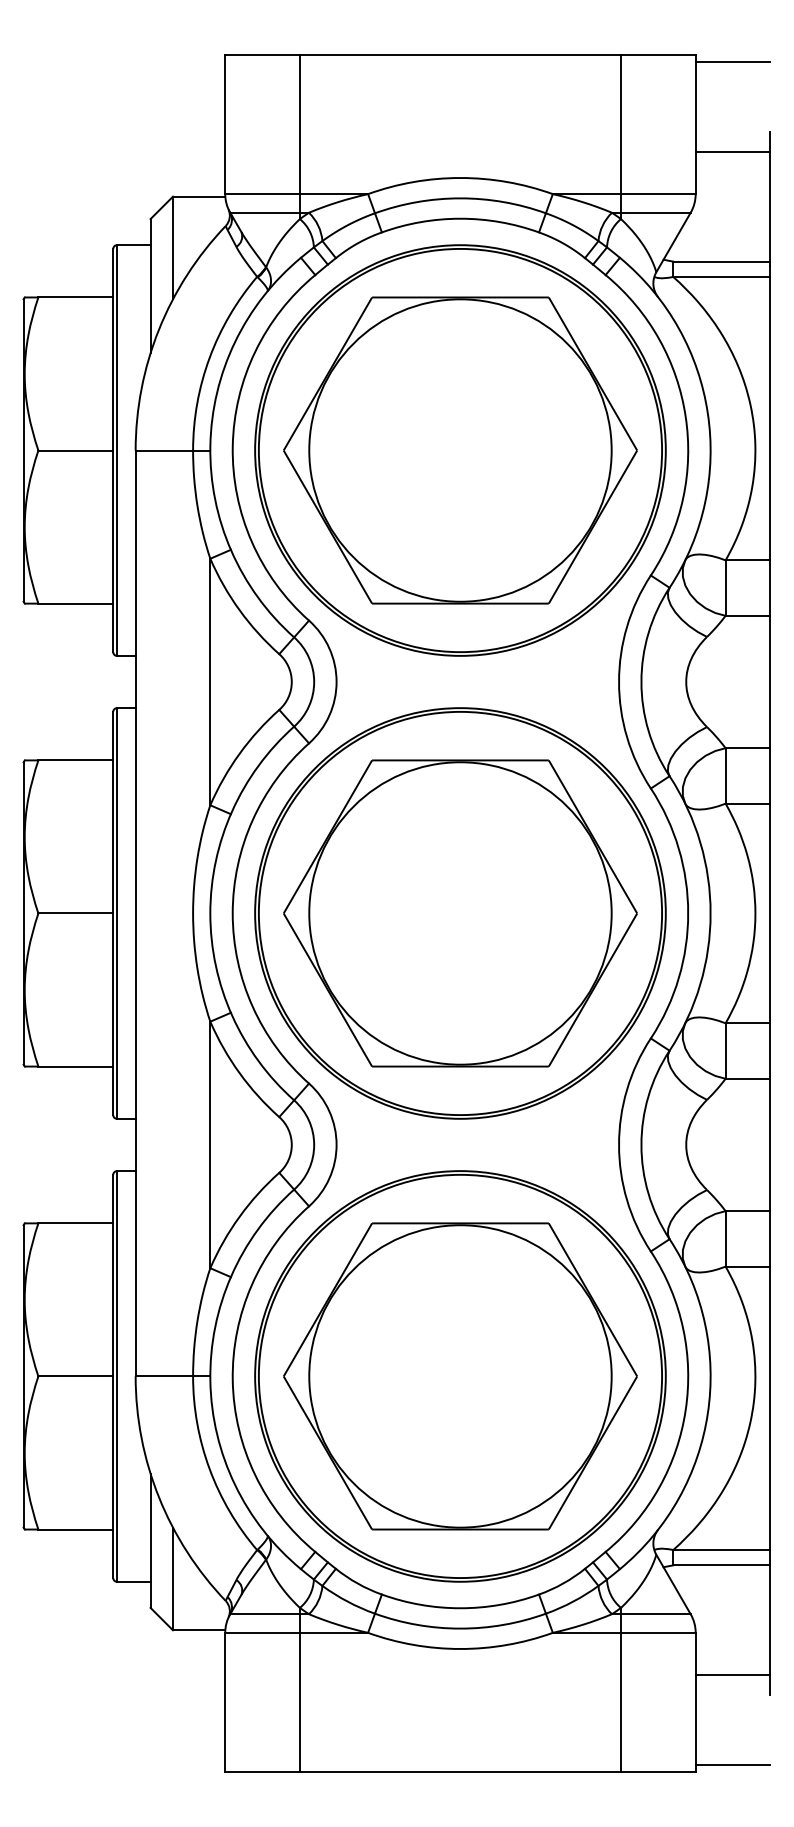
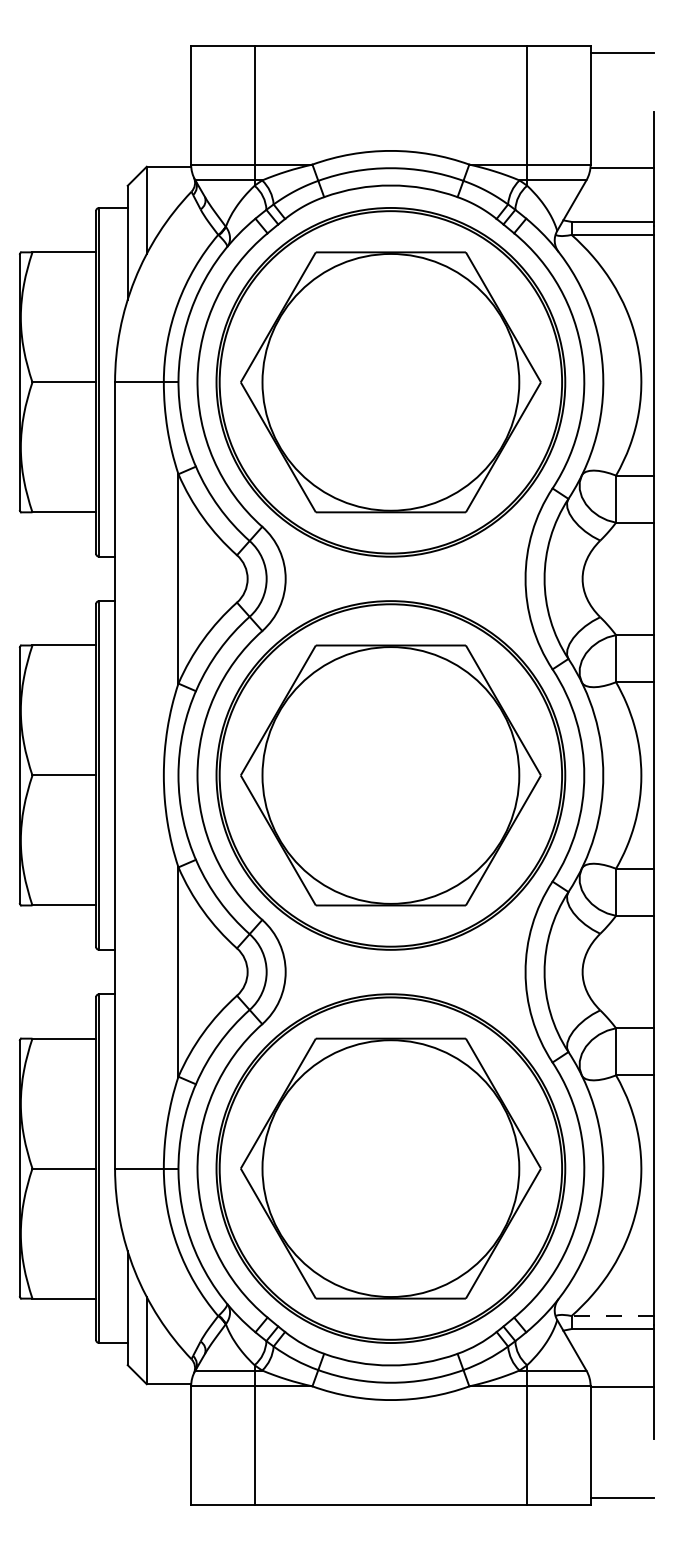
line: (732, 151) -> (621, 167), moved
line: (721, 1550) -> (612, 1316), solid -> dashed
line: (732, 1675) -> (621, 1386), moved

